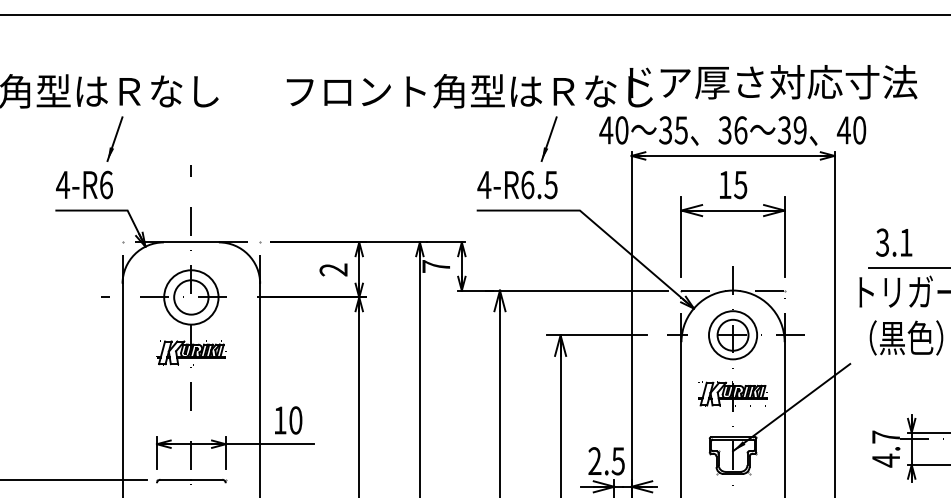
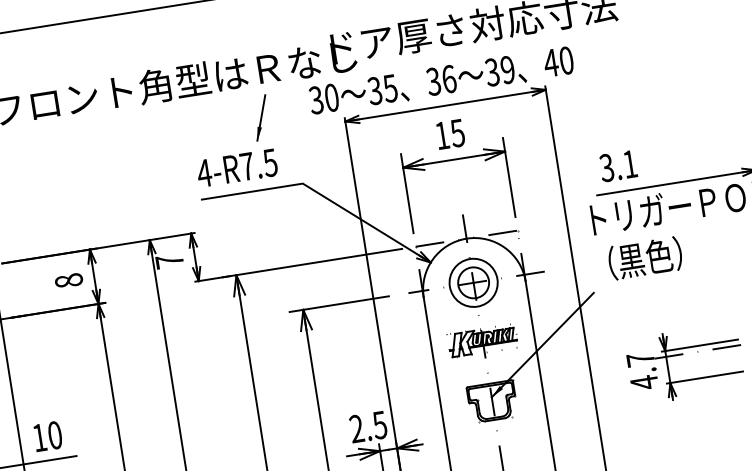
text: (606, 130) -> (316, 100), 40 -> 30
text: (527, 184) -> (247, 166), 4-R6.5 -> 4-R7.5
text: (333, 269) -> (68, 280), 2 -> 8

